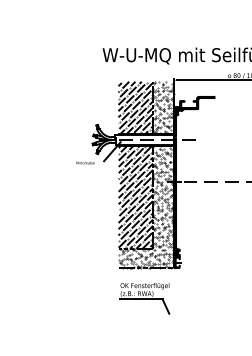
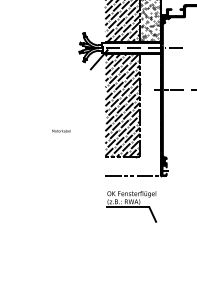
text: (85, 162) -> (61, 130), moved
hatch: (146, 194) -> (133, 102), removed

